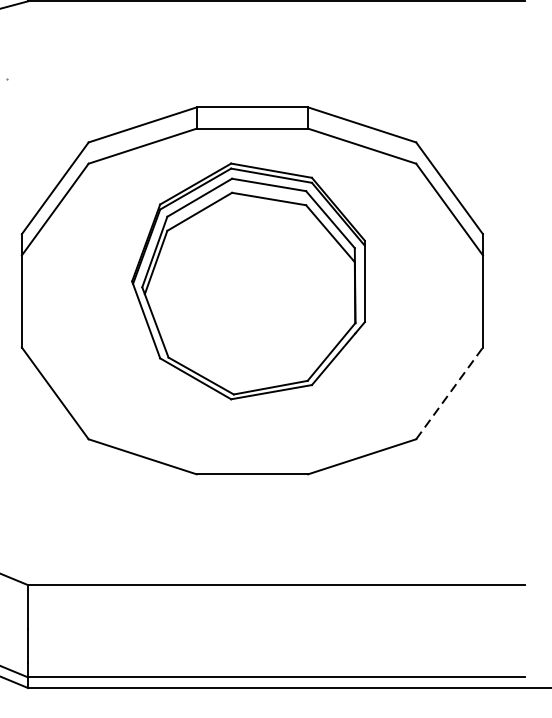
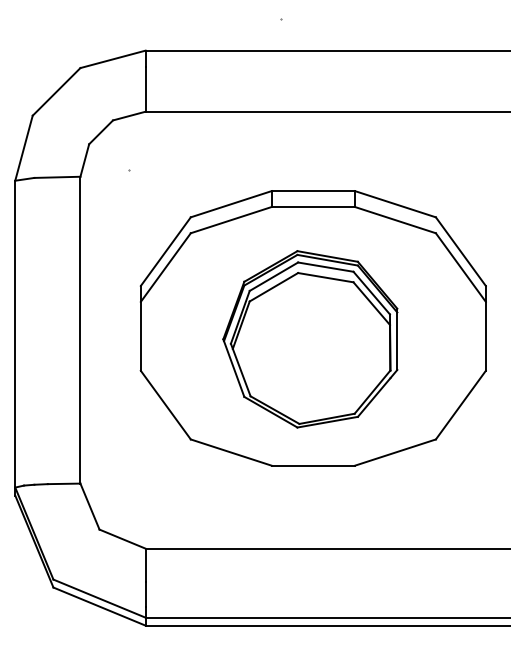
part: (248, 281) -> (310, 339), moved
line: (450, 392) -> (461, 404), dashed -> solid

